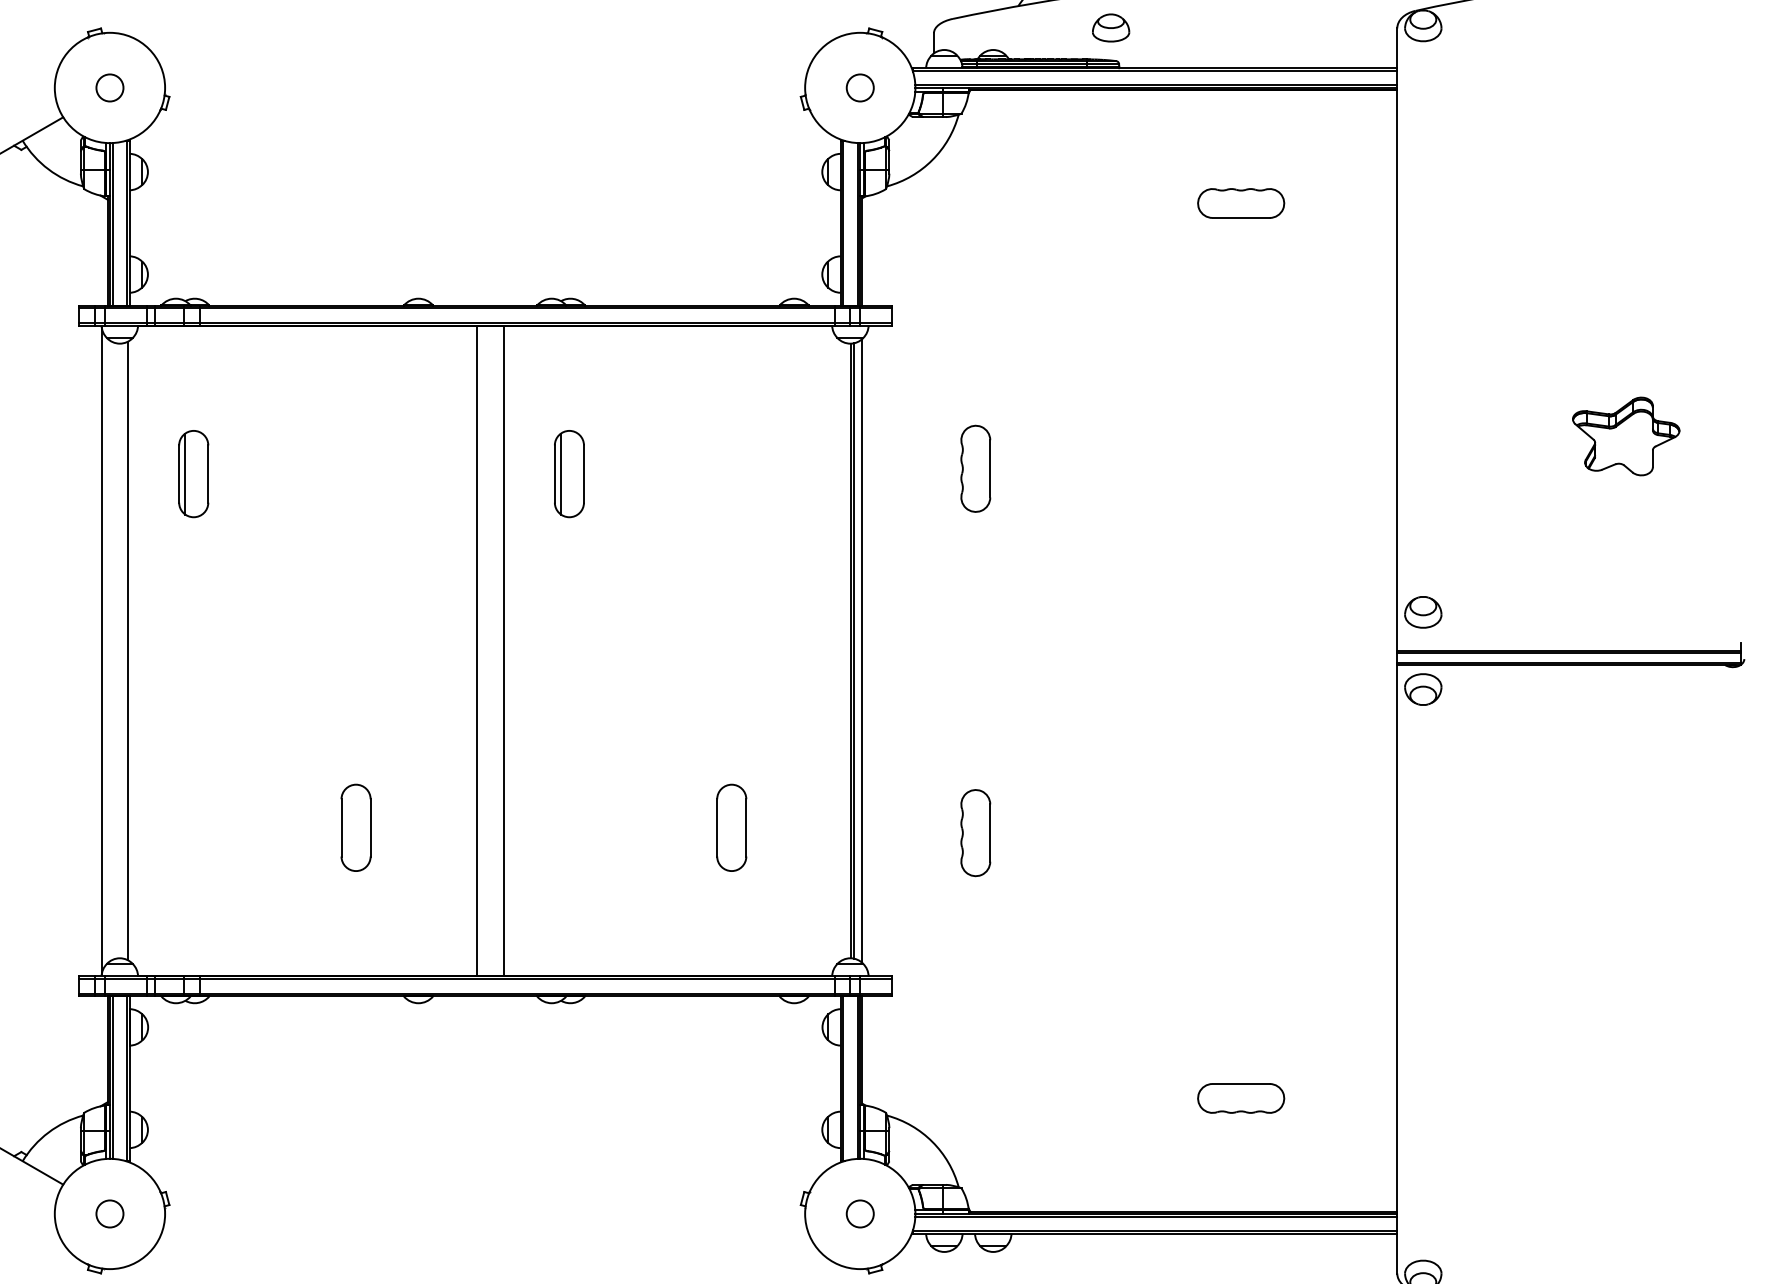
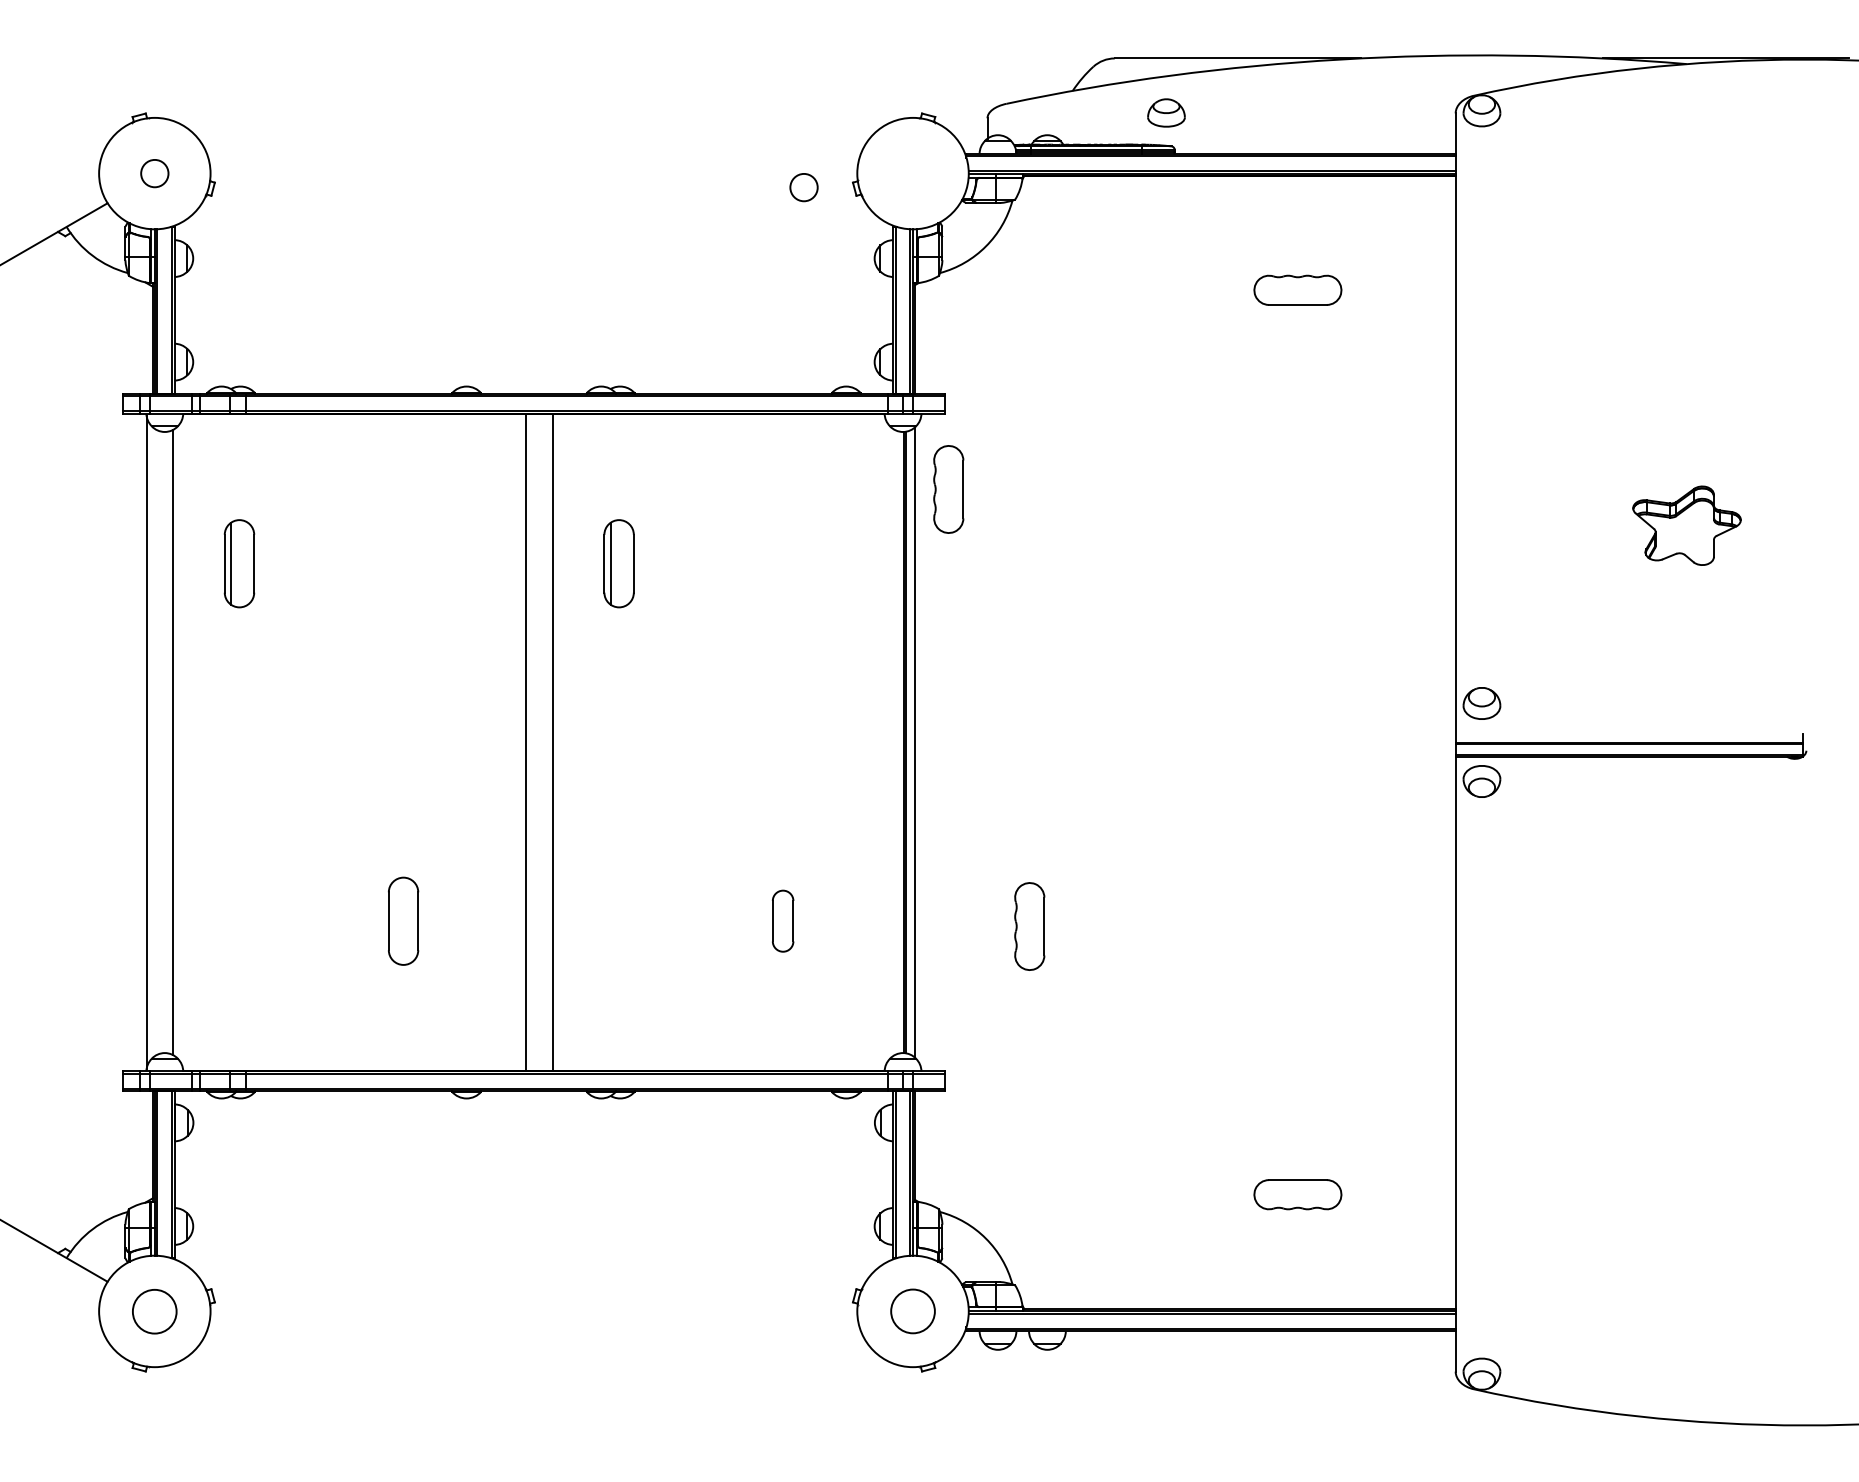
circle: (859, 87) -> (803, 187), moved
part: (975, 468) -> (948, 489), moved
part: (731, 827) -> (782, 920), size x0.7
circle: (109, 1213) -> (154, 1310), size x1.6
circle: (859, 1214) -> (912, 1311), size x1.6

